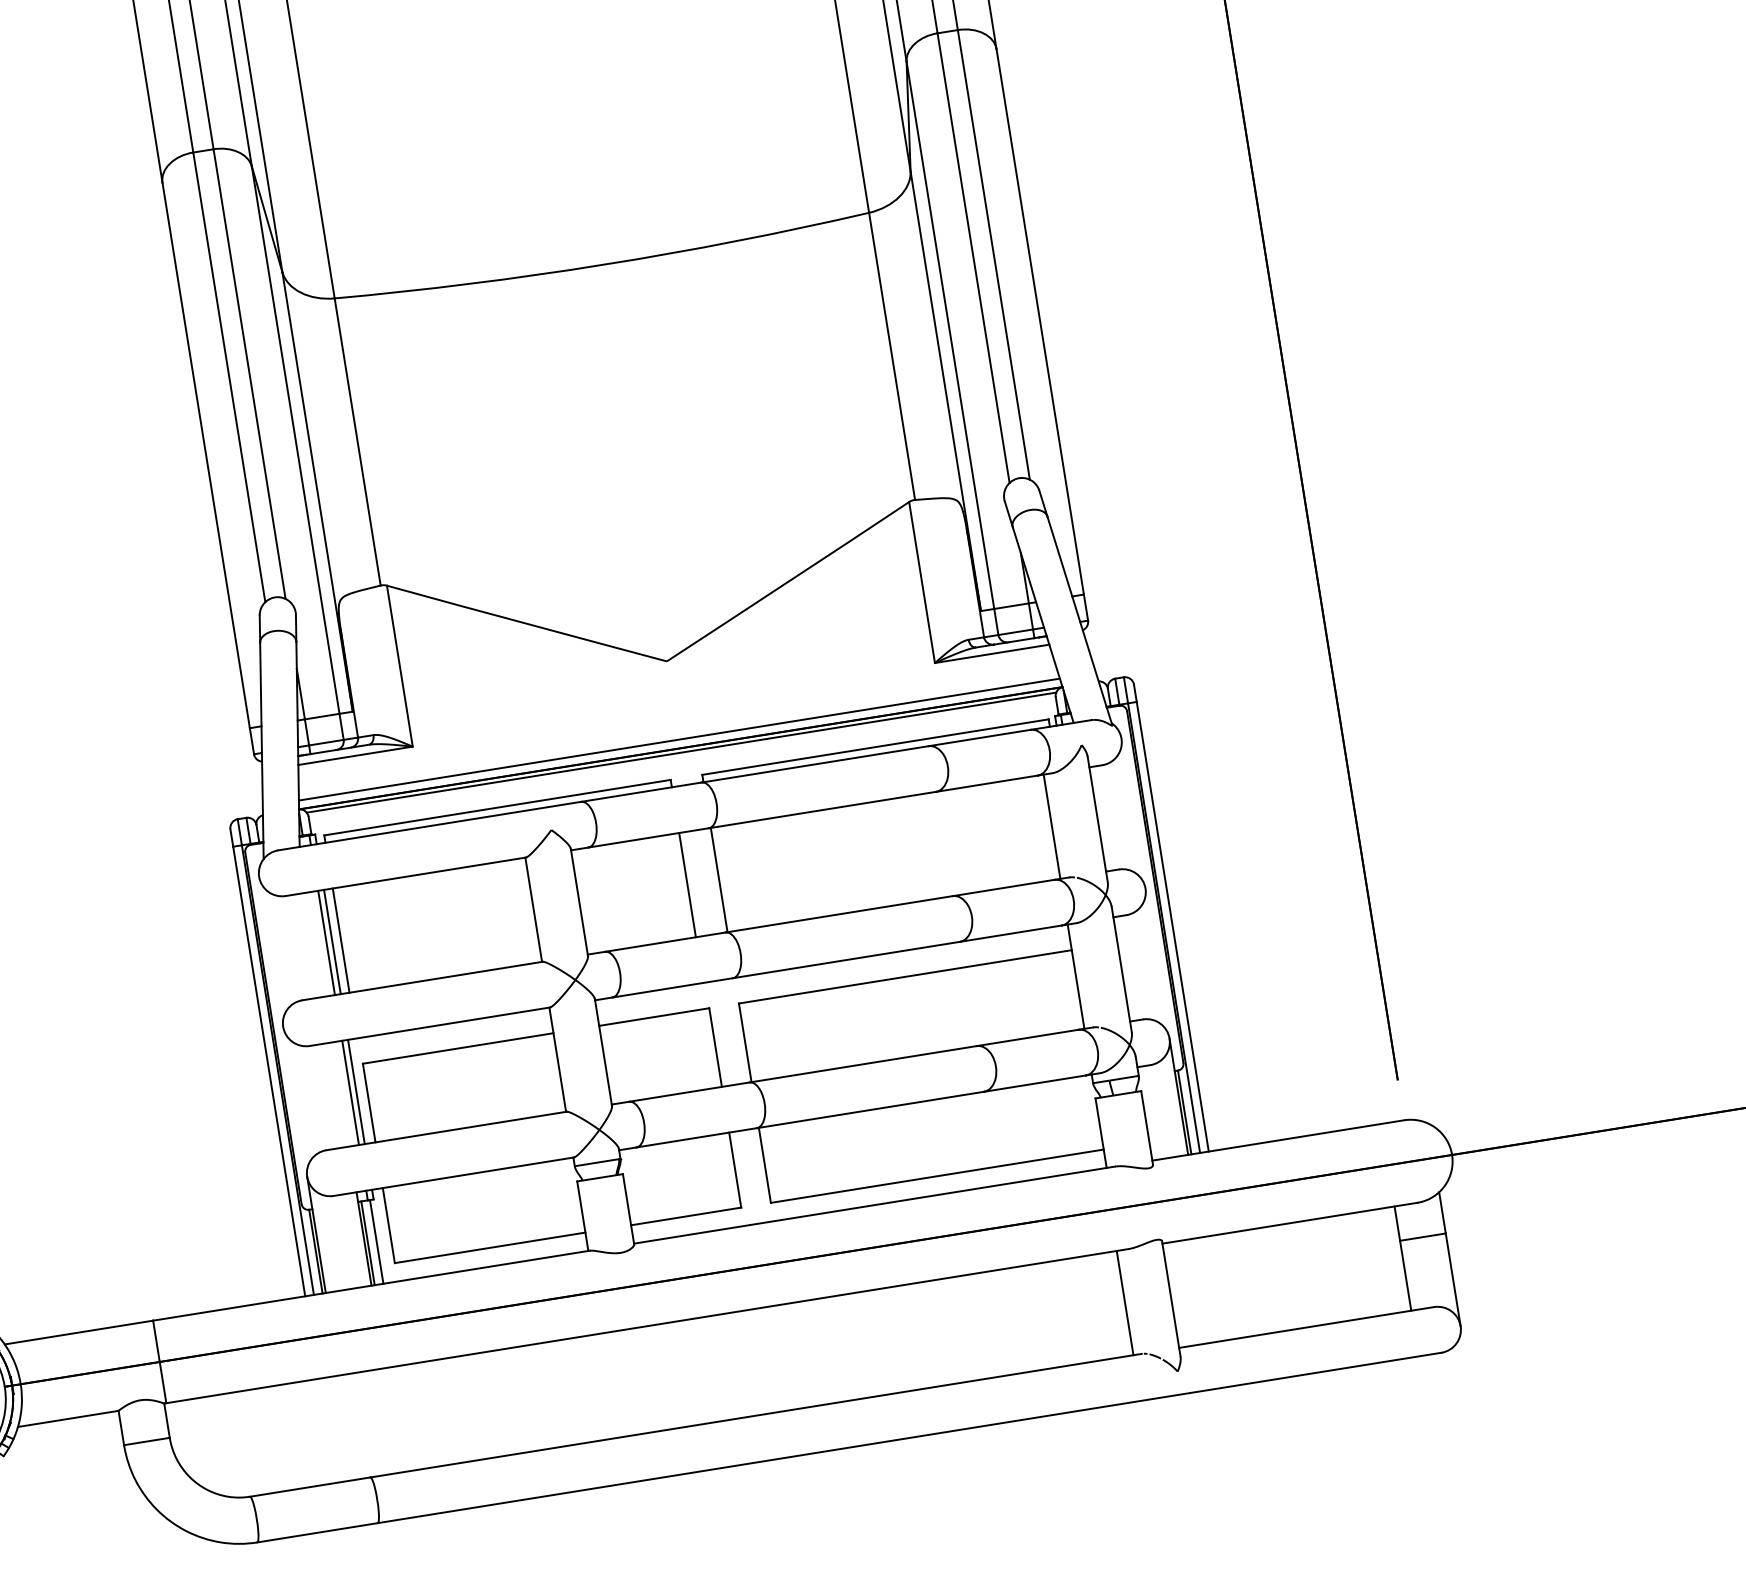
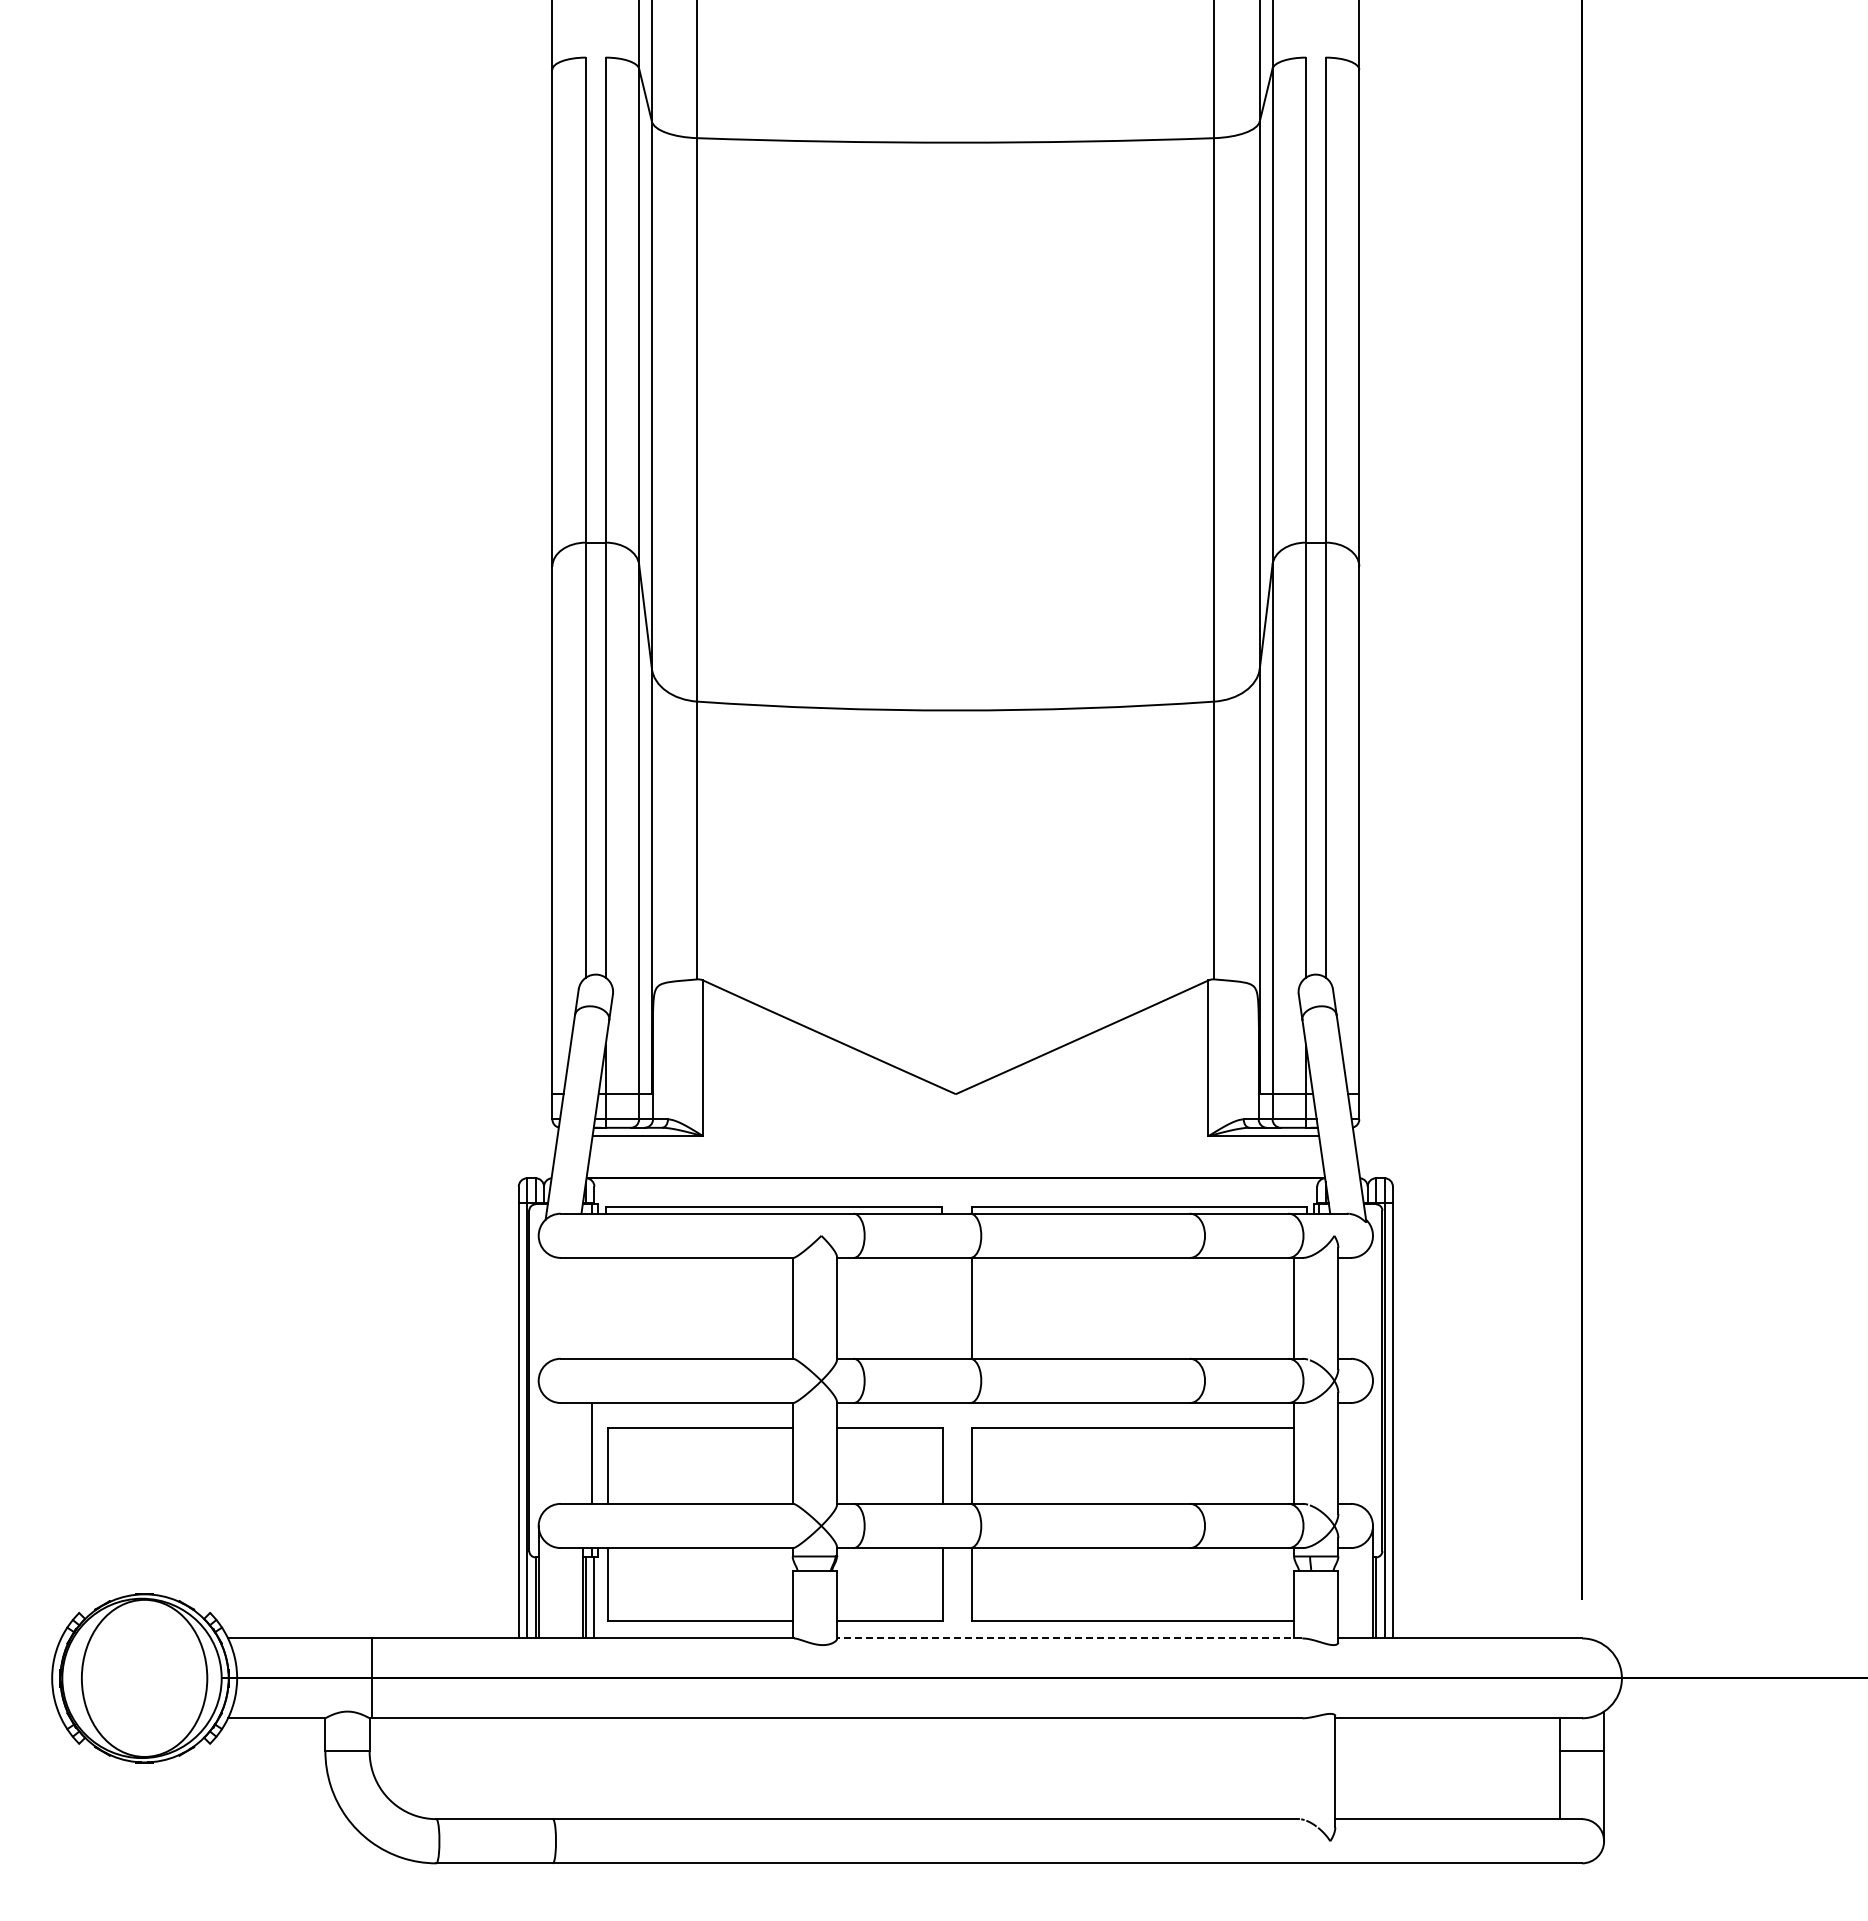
line: (678, 739) -> (955, 1169), removed
line: (681, 752) -> (955, 1182), removed
line: (687, 884) -> (941, 1307), removed
line: (341, 939) -> (606, 1307), removed
line: (331, 941) -> (597, 1307), removed
line: (326, 942) -> (592, 1307), removed
line: (355, 1092) -> (597, 1453), removed
line: (874, 1205) -> (1069, 1638), solid -> dashed
line: (1125, 1302) -> (1291, 1768), removed

